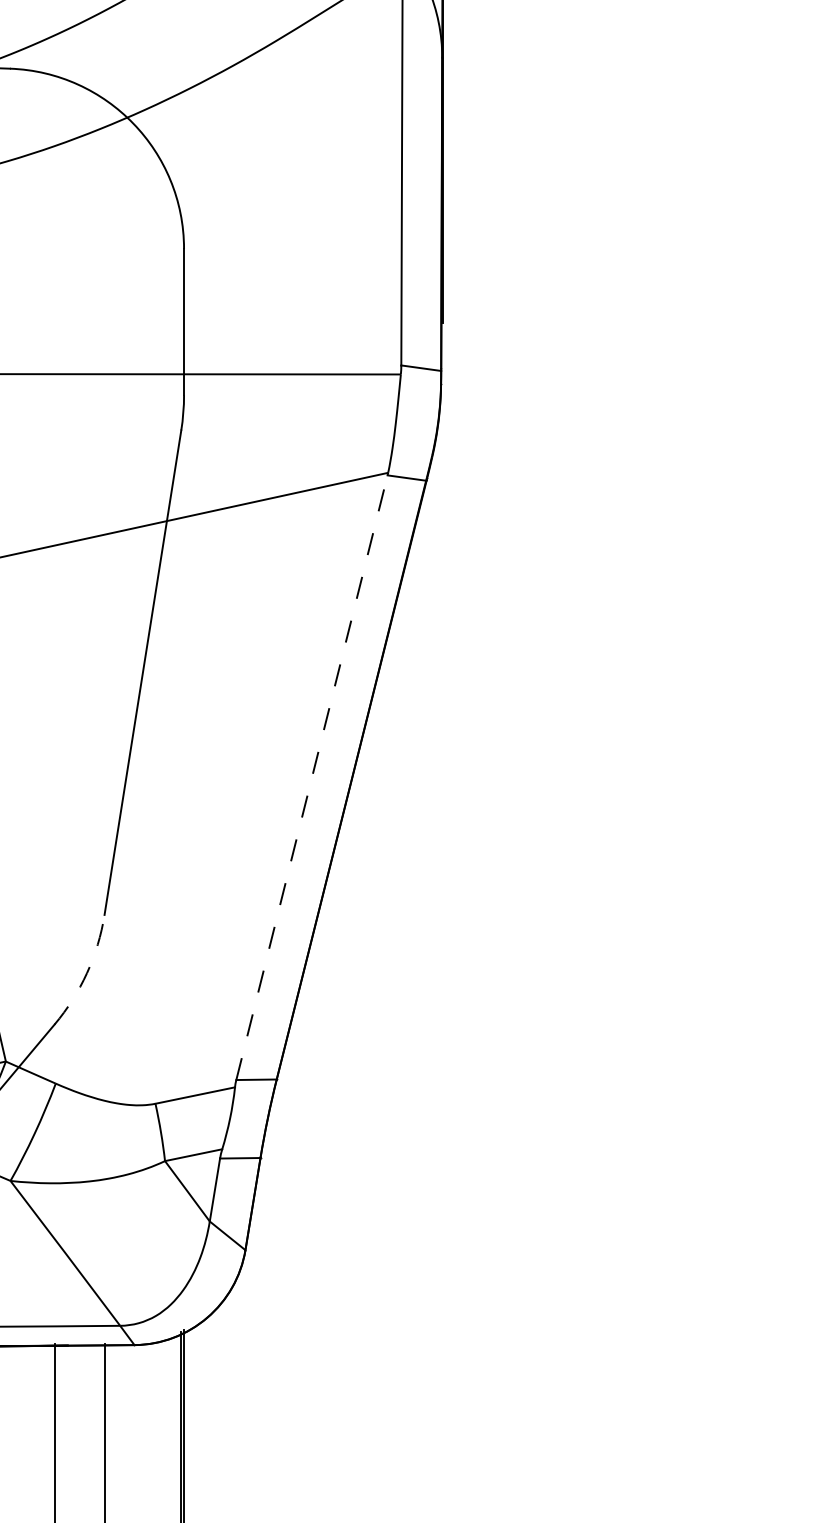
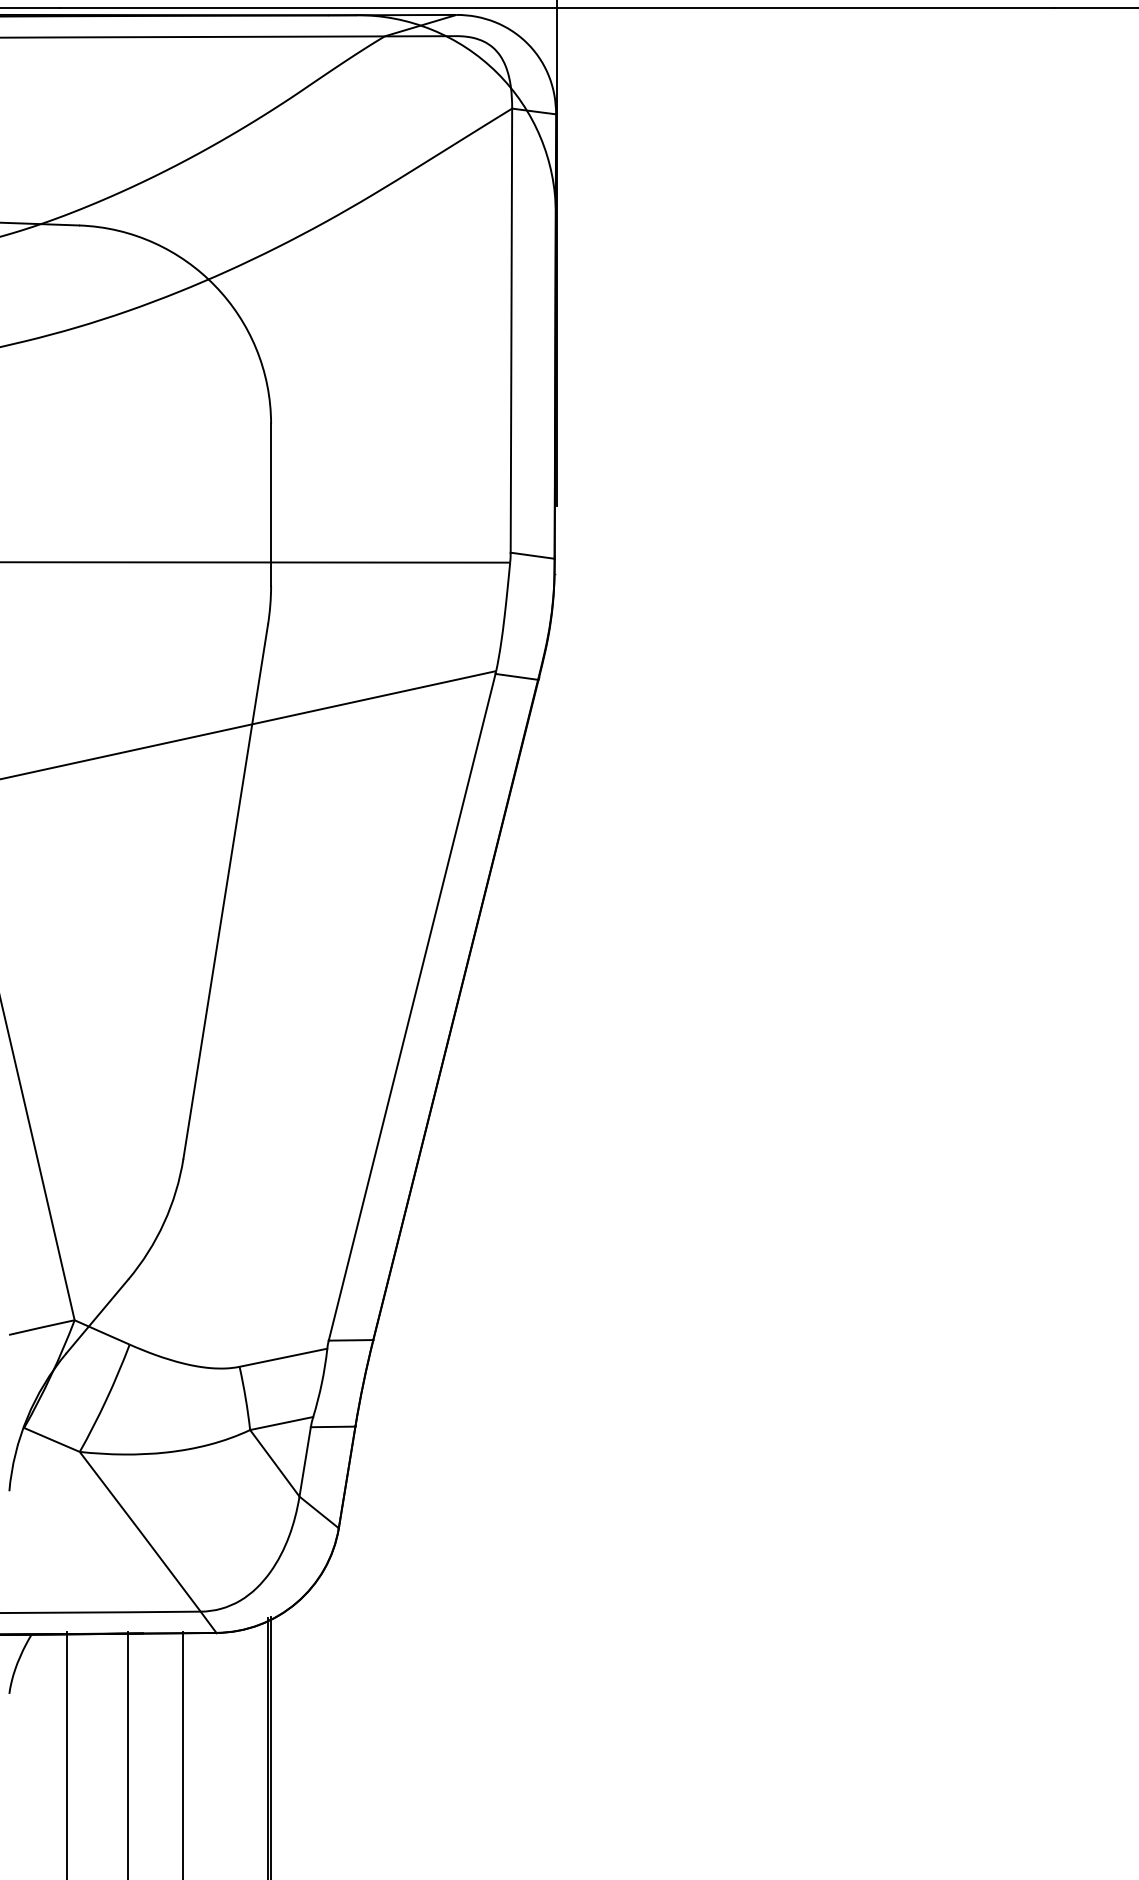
line: (312, 777) -> (412, 1007), dashed -> solid
arc: (87, 972) -> (164, 1222), dashed -> solid

